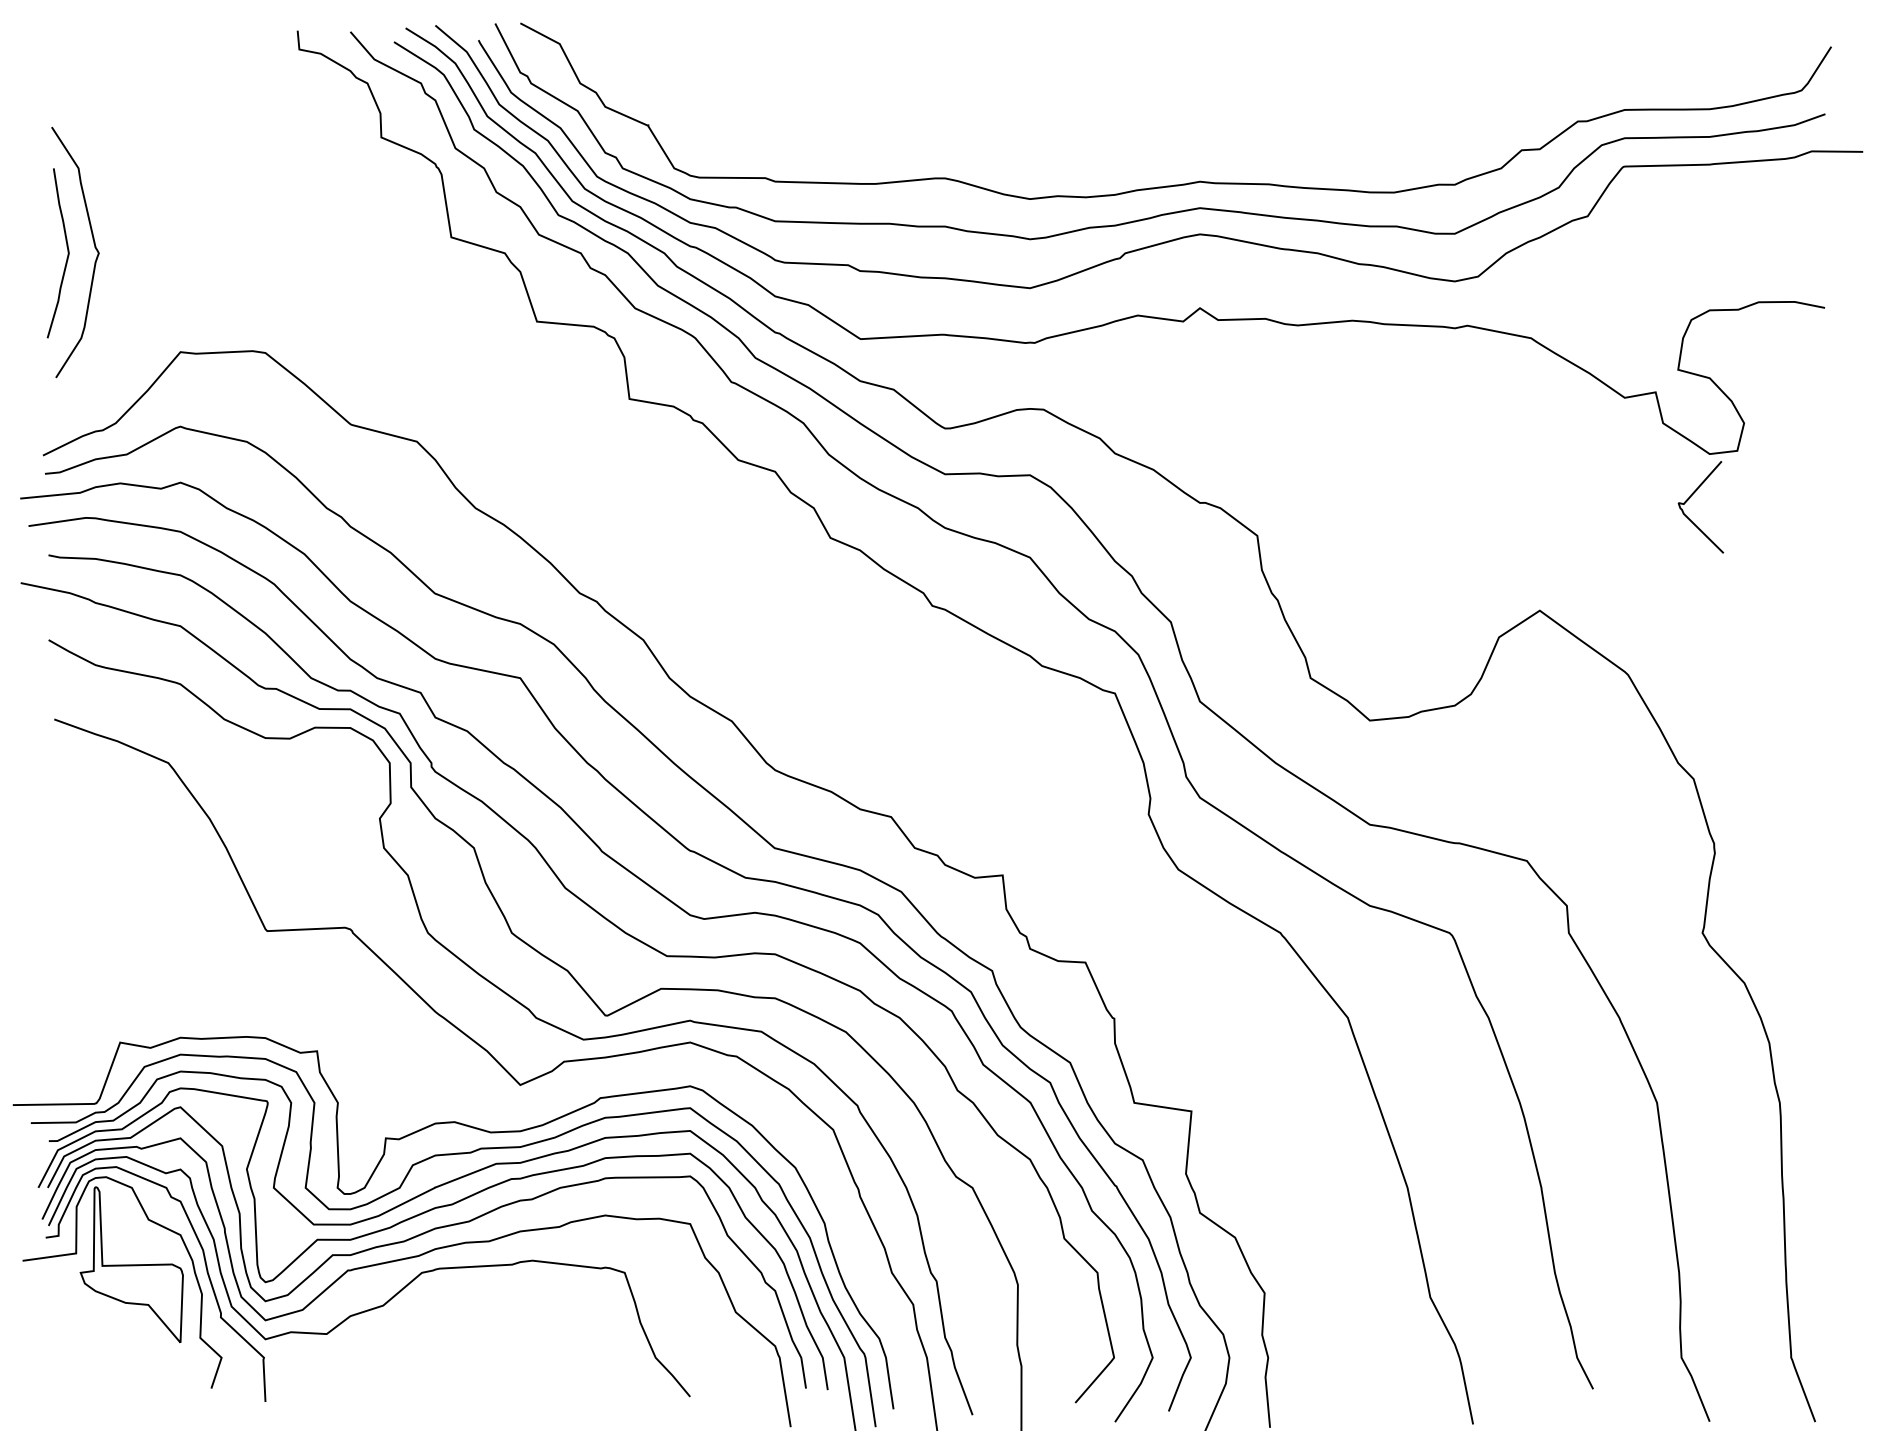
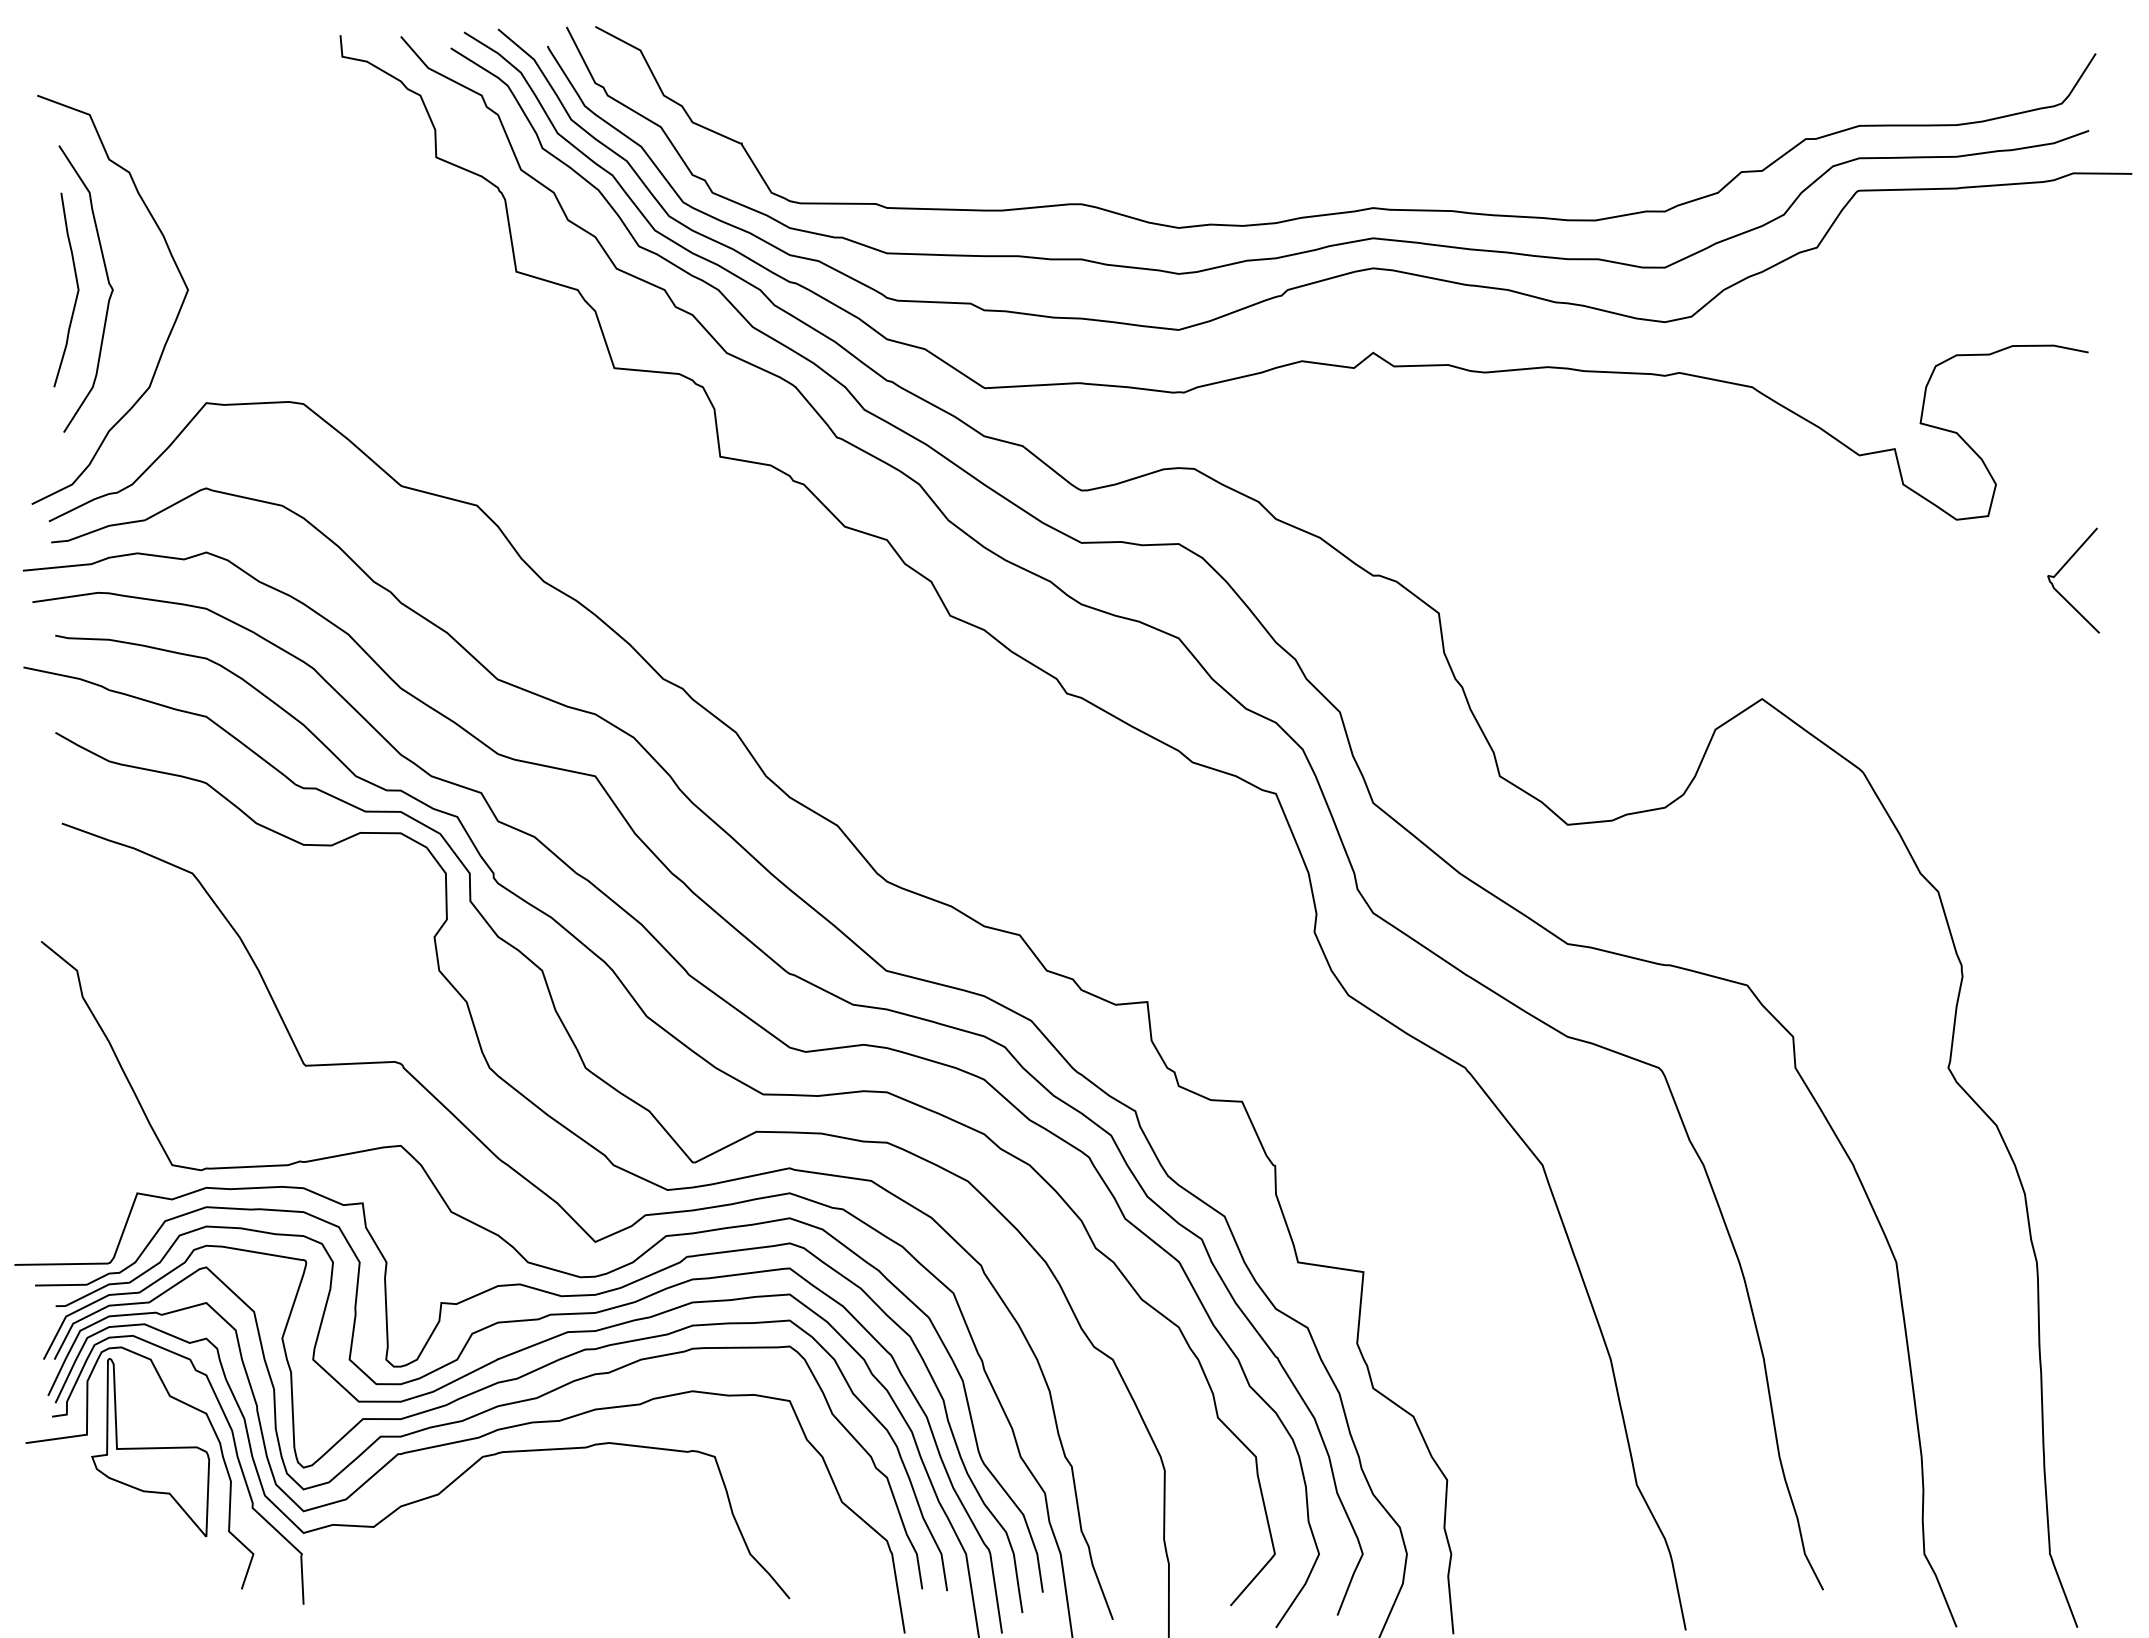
curve: (150, 286) -> (171, 327), added
curve: (1690, 498) -> (2061, 570), moved
curve: (473, 1106) -> (541, 1266), added

